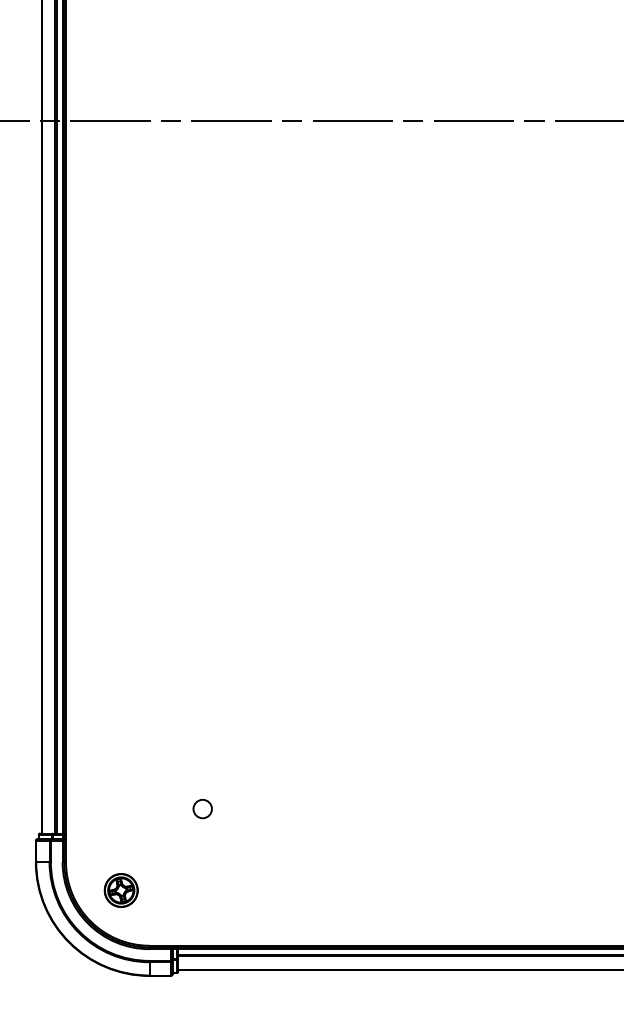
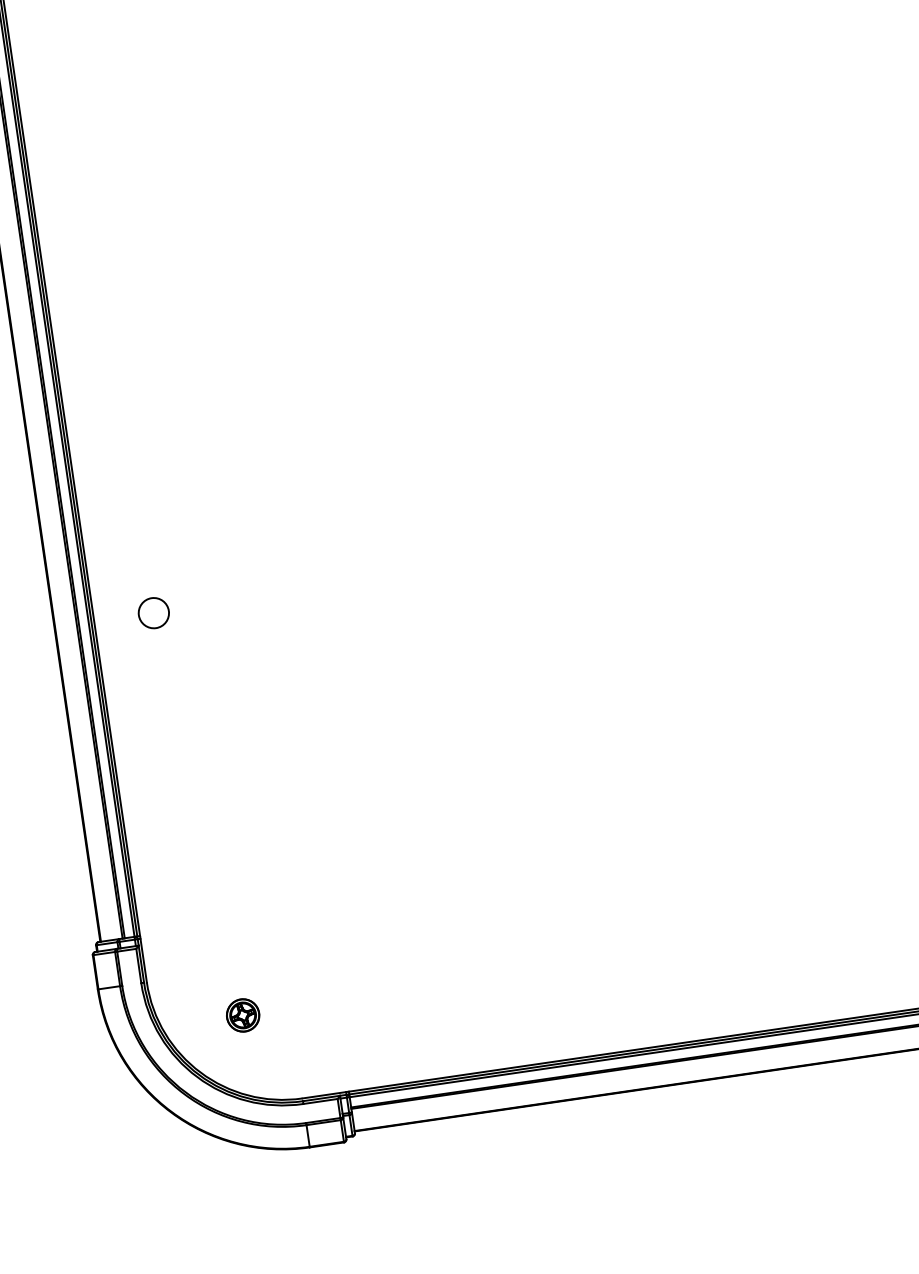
circle: (202, 808) -> (153, 612), moved
part: (120, 890) -> (242, 1015), size x0.6

